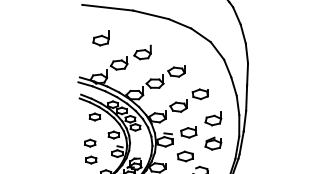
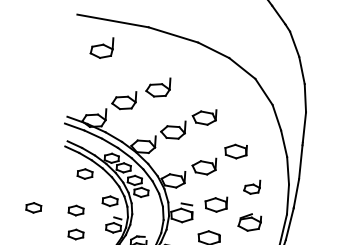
part: (100, 38) -> (101, 48), moved
part: (213, 118) -> (252, 186), size x0.7
part: (60, 142) -> (34, 206), added

